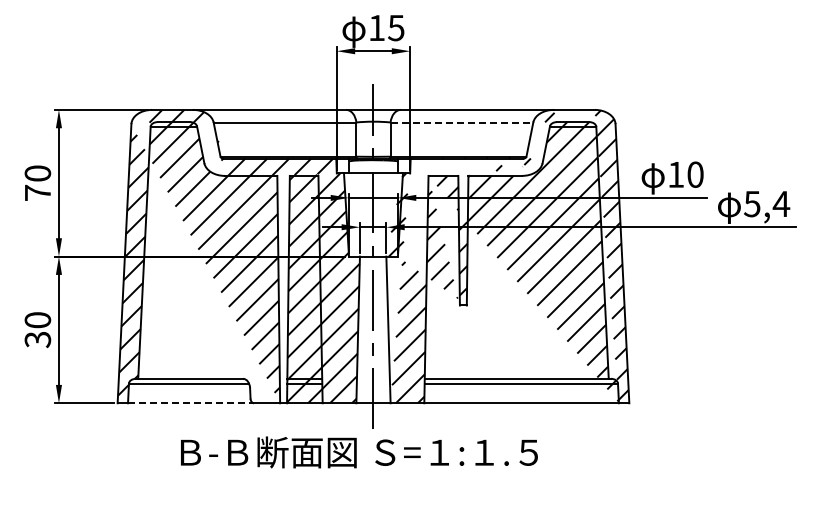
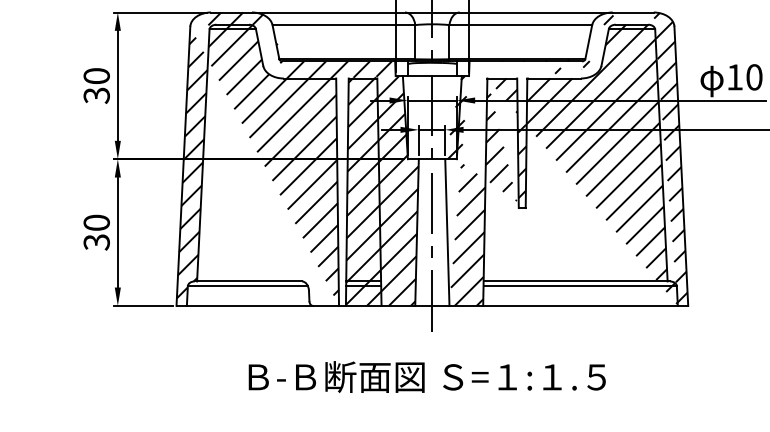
line: (462, 122) -> (521, 25), dashed -> solid
text: (37, 192) -> (96, 95), 70 -> 30
line: (191, 403) -> (250, 306), dashed -> solid
text: (359, 452) -> (427, 377), moved

